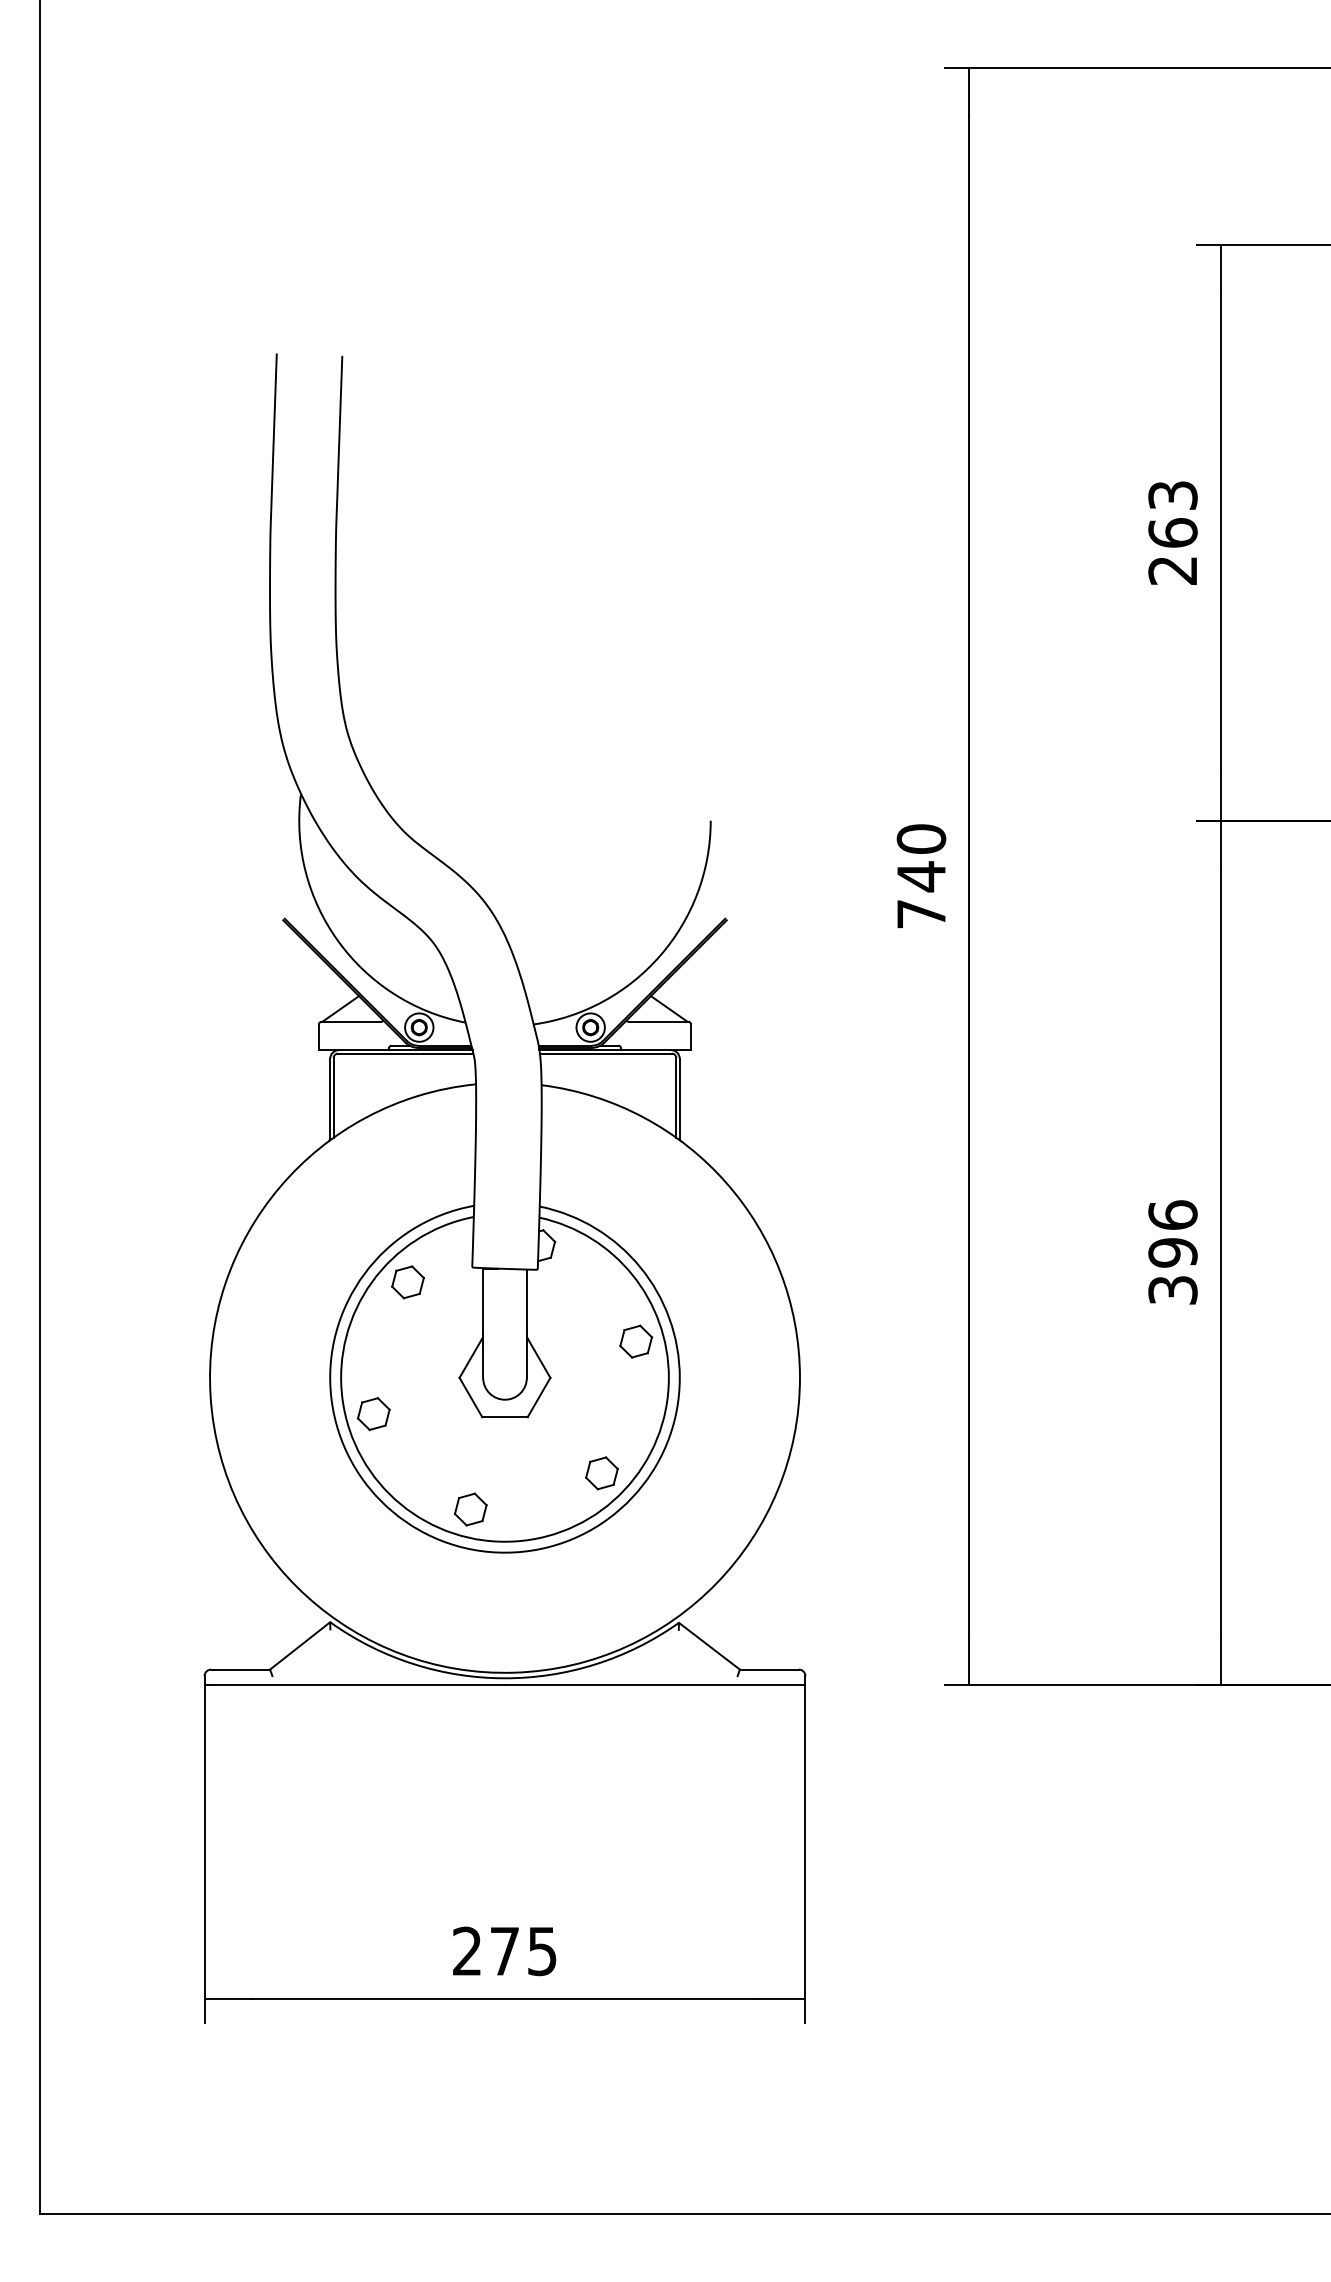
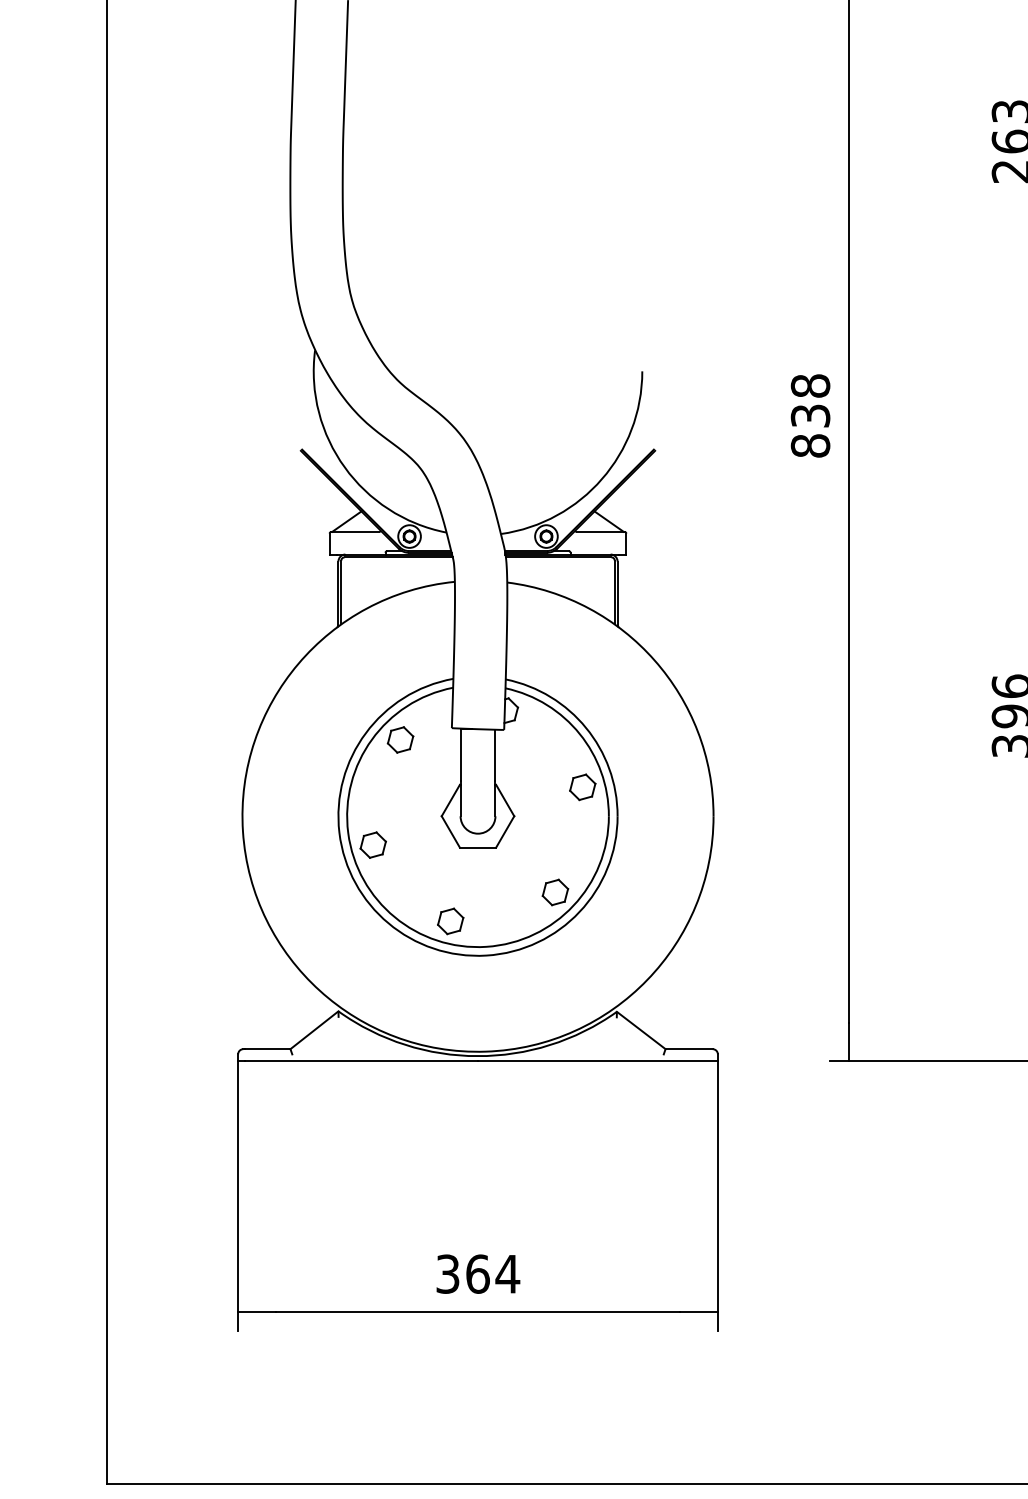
text: (921, 876) -> (810, 415), 740 -> 838
text: (505, 1951) -> (478, 1274), 275 -> 364

